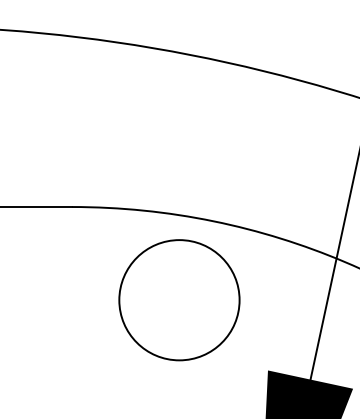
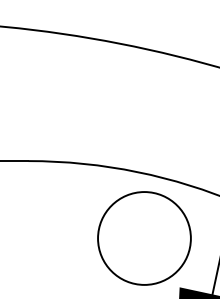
circle: (179, 300) -> (144, 238), moved

